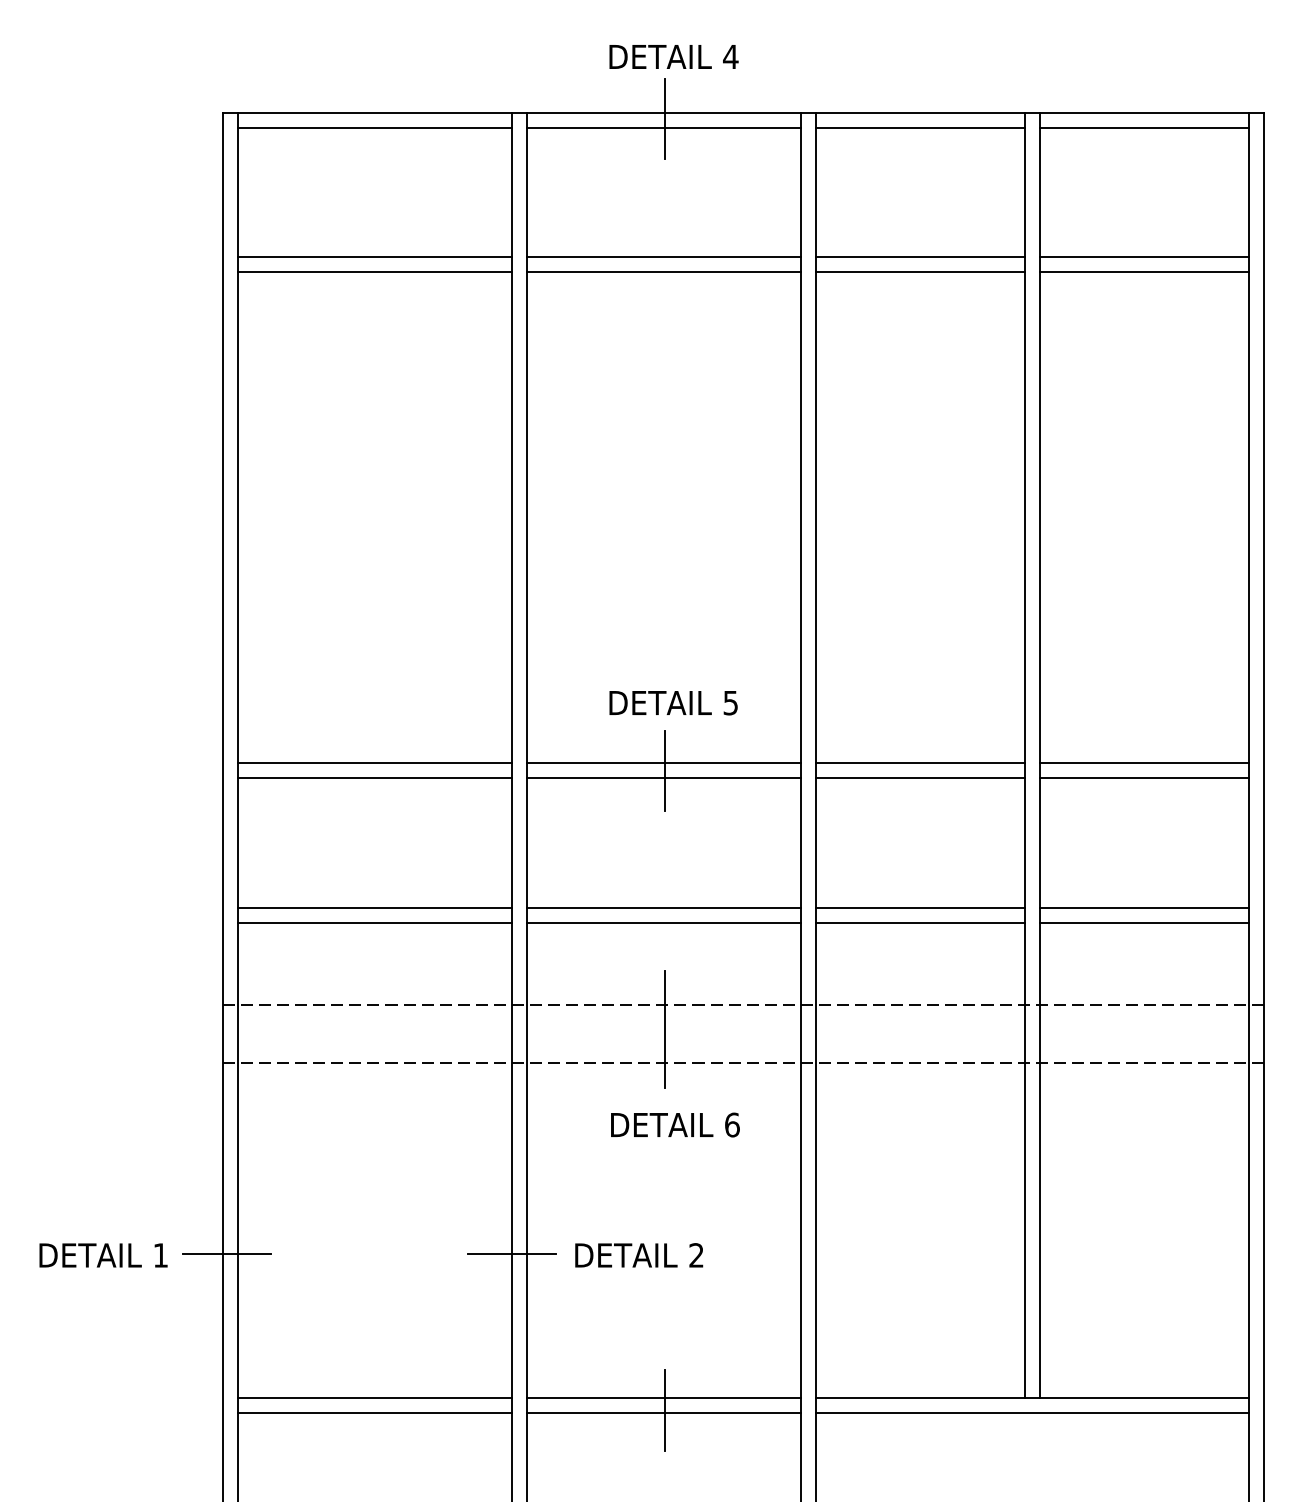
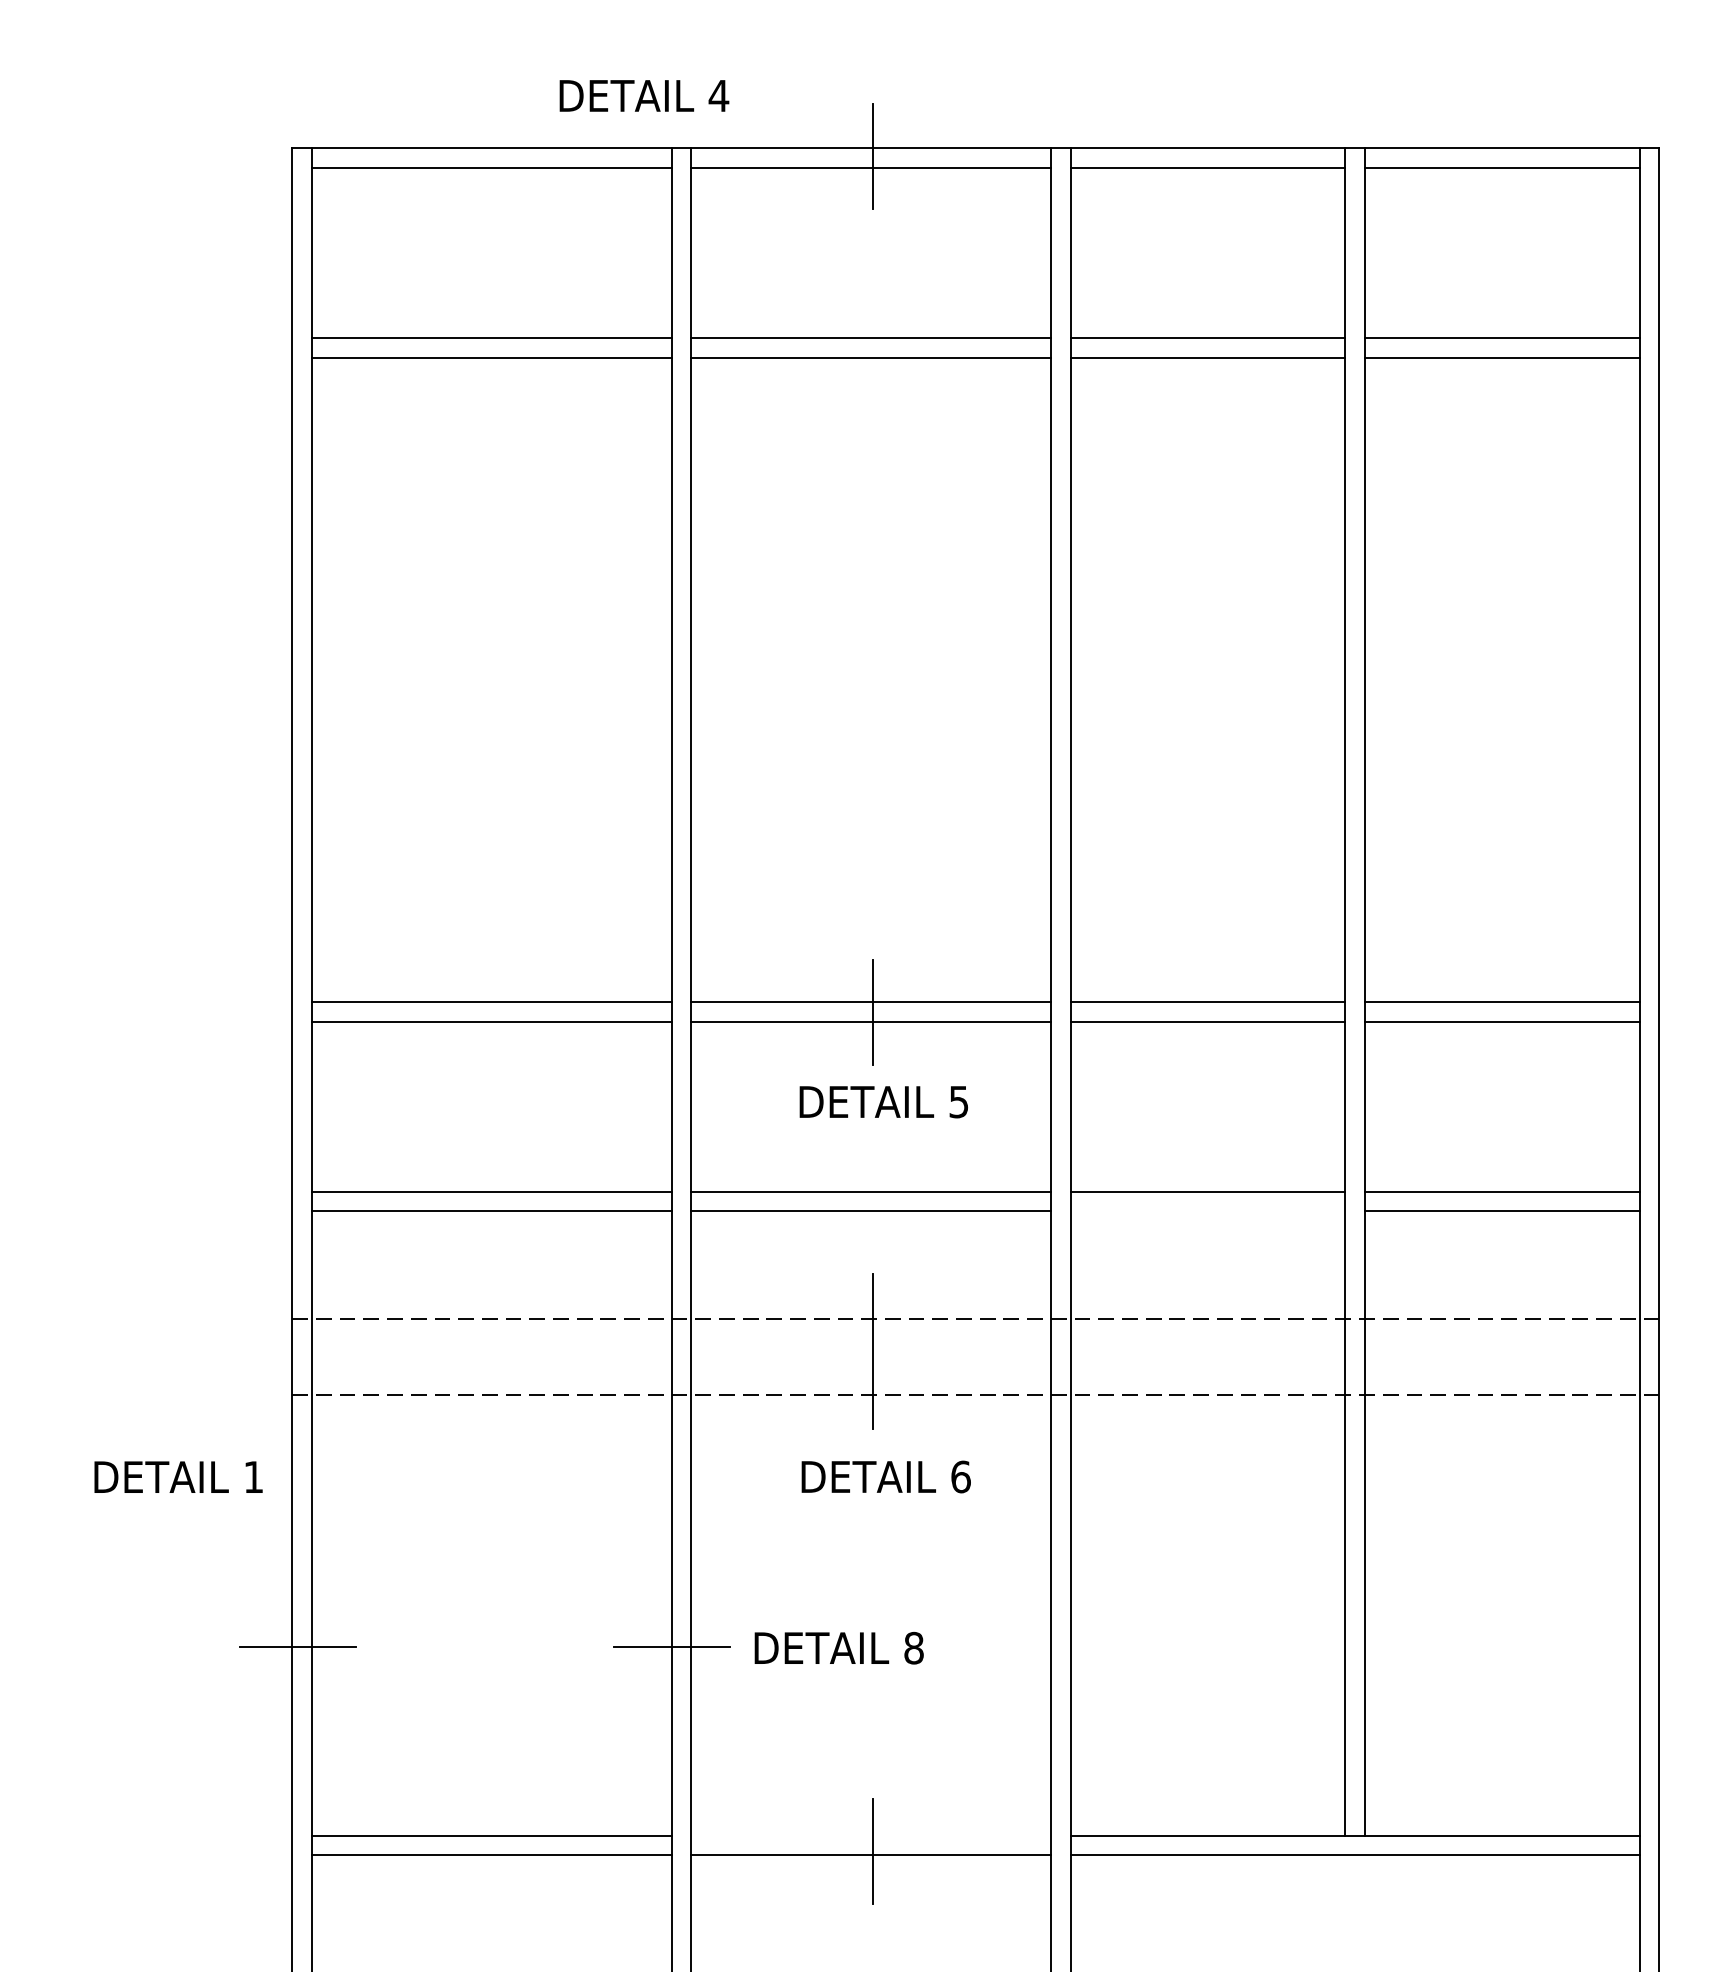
text: (674, 56) -> (644, 95), moved
text: (673, 703) -> (883, 1102), moved
line: (920, 922) -> (1207, 1211), removed
text: (103, 1254) -> (178, 1476), moved
text: (696, 1255) -> (913, 1648), 2 -> 8
line: (663, 1398) -> (870, 1835), removed

